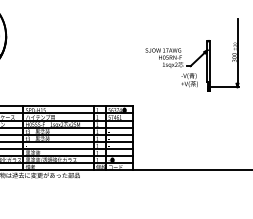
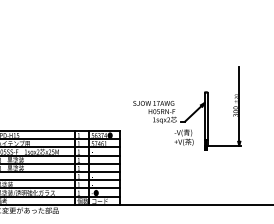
part: (197, 58) -> (193, 112), moved

